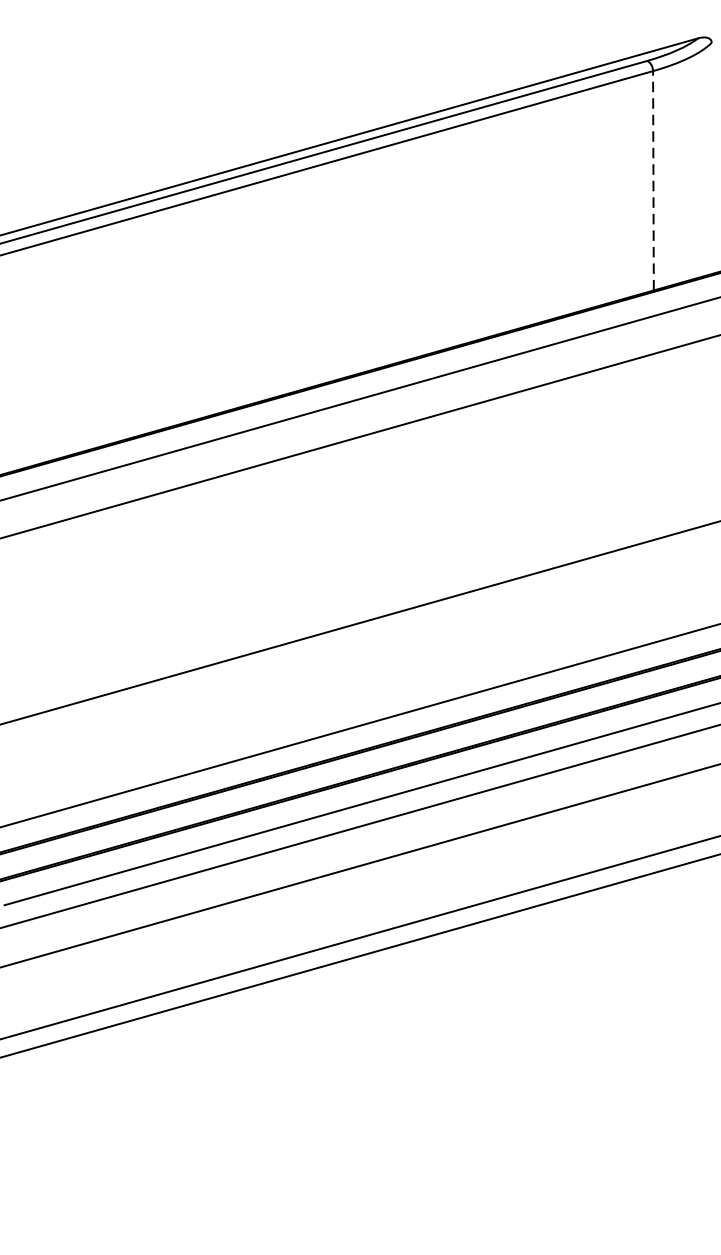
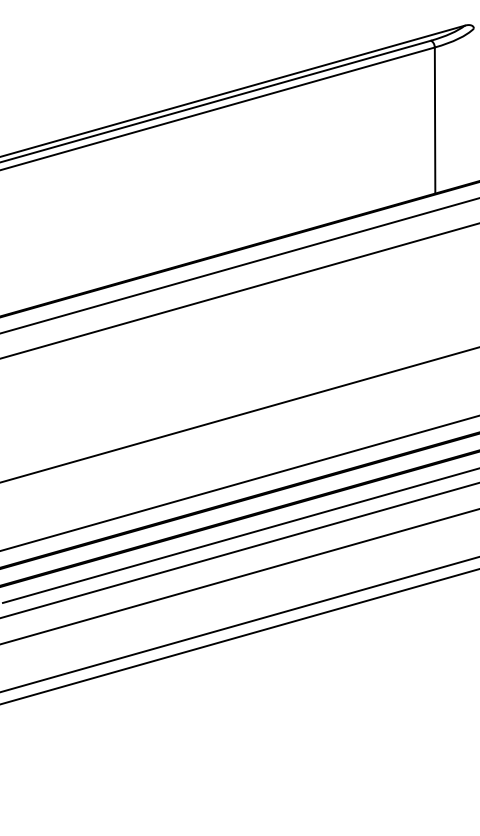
line: (654, 180) -> (435, 120), dashed -> solid

